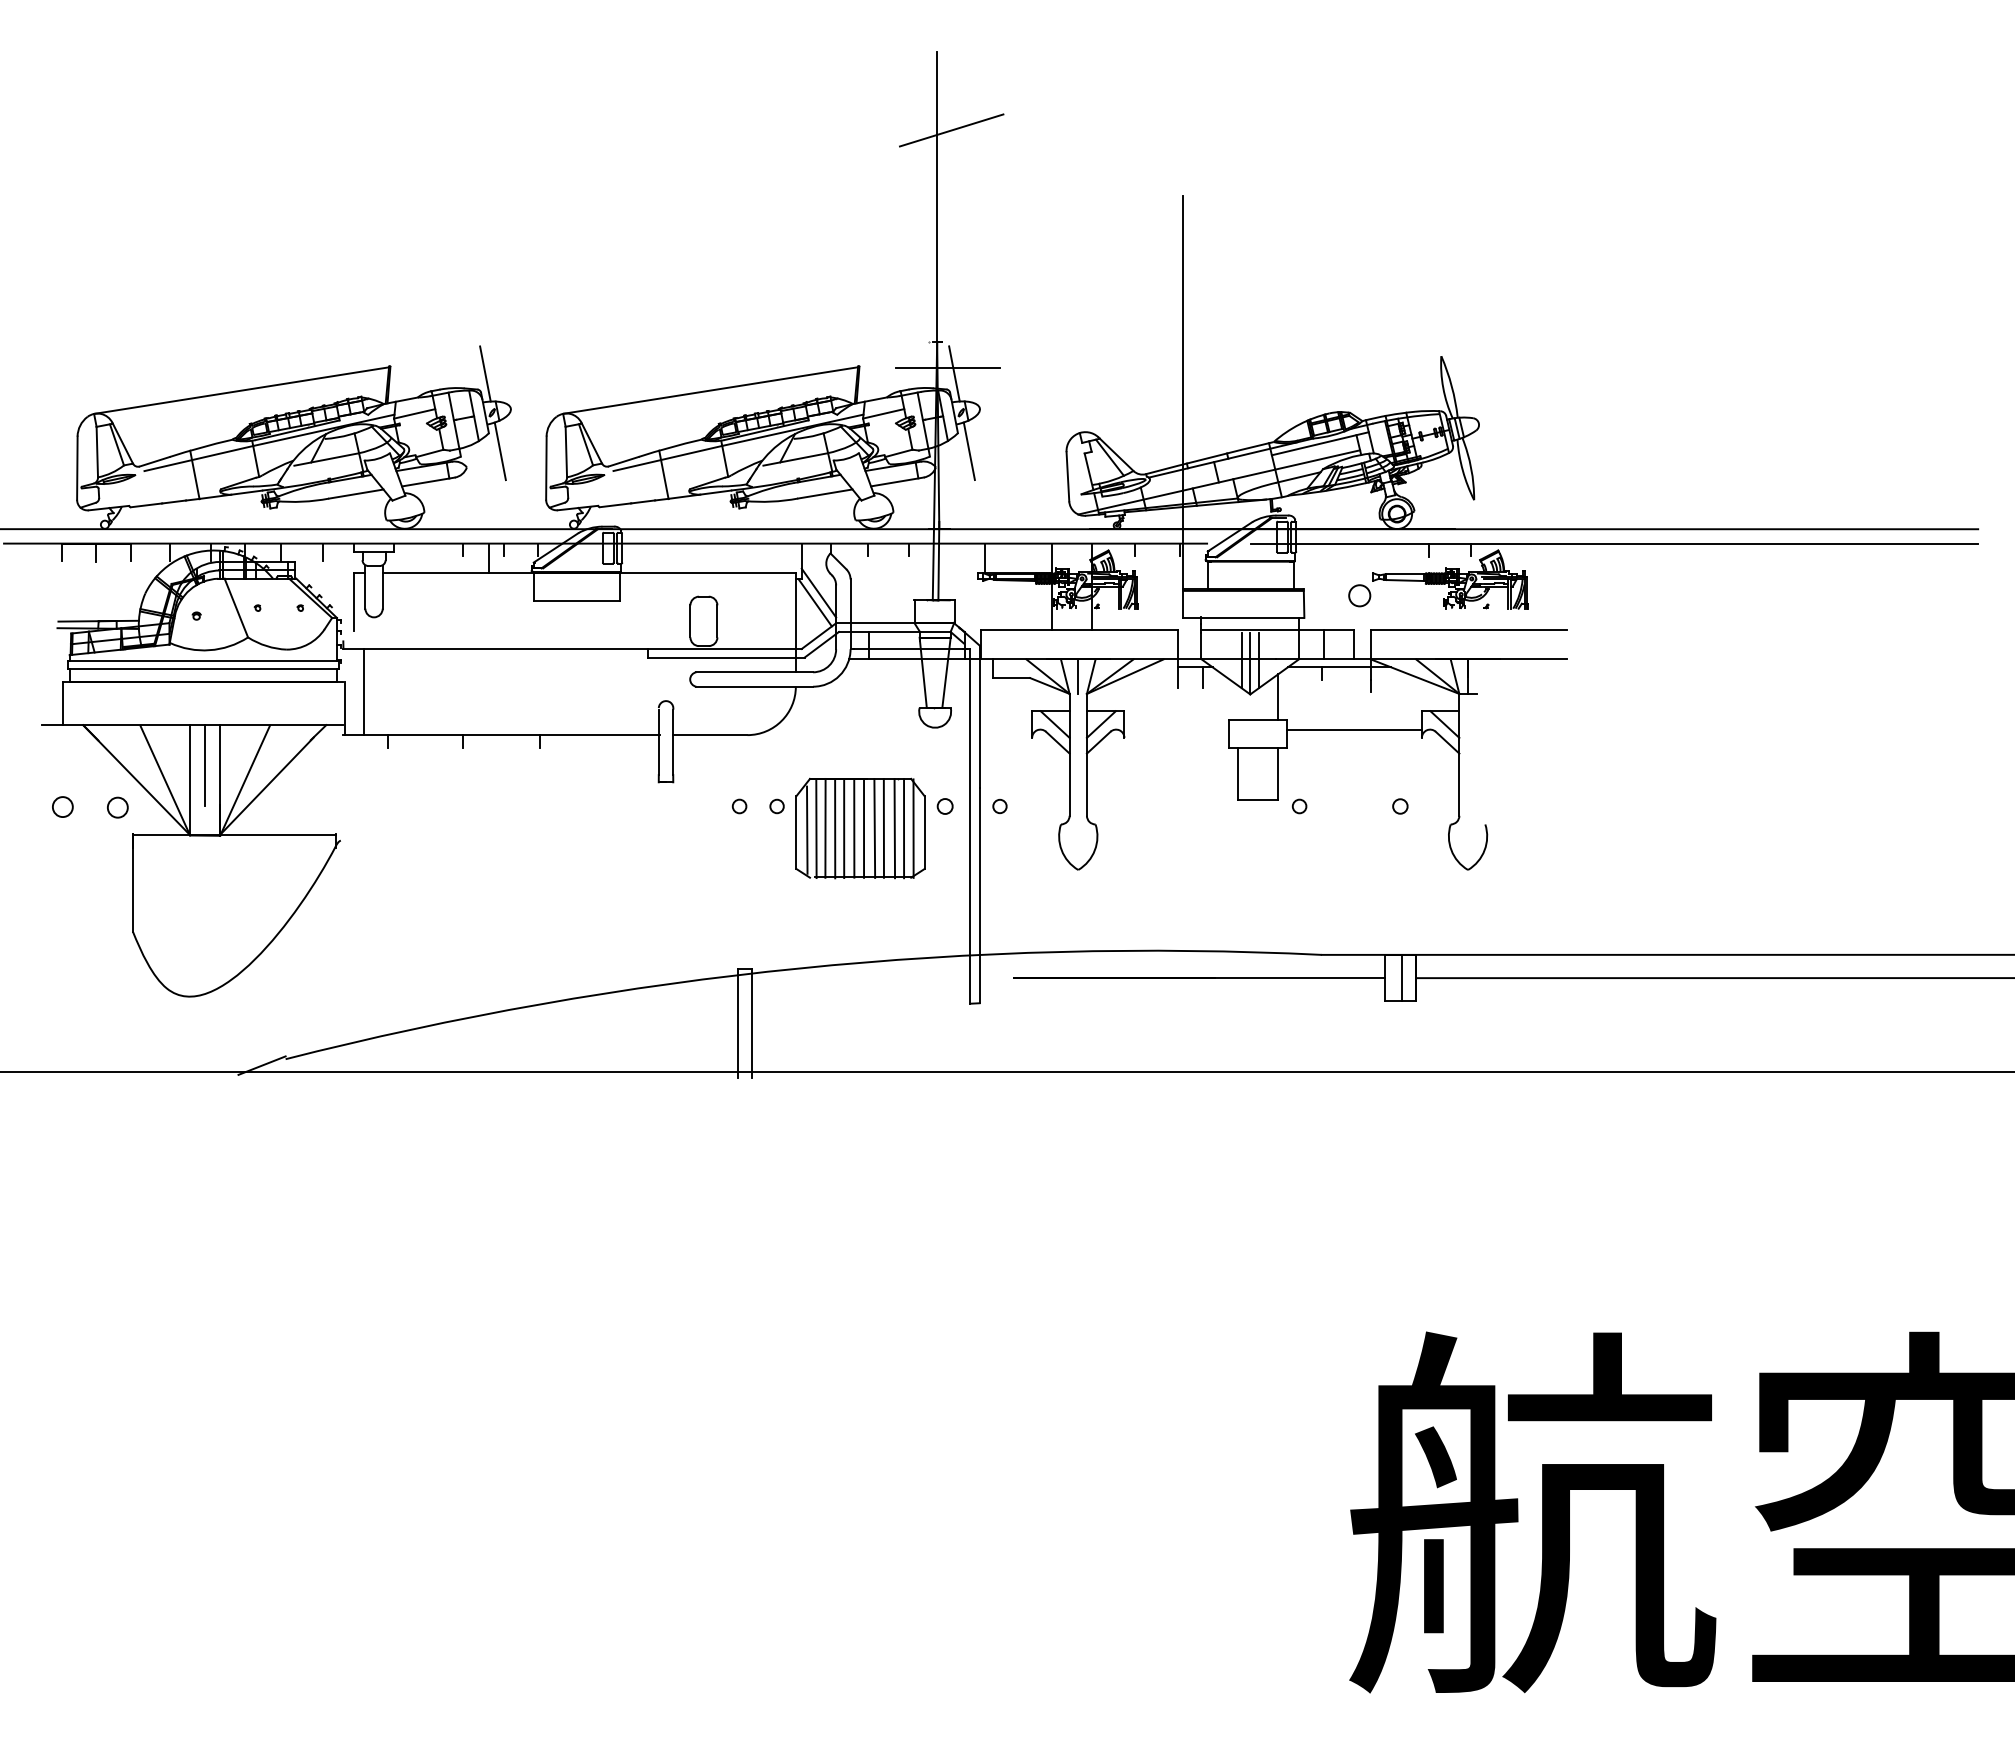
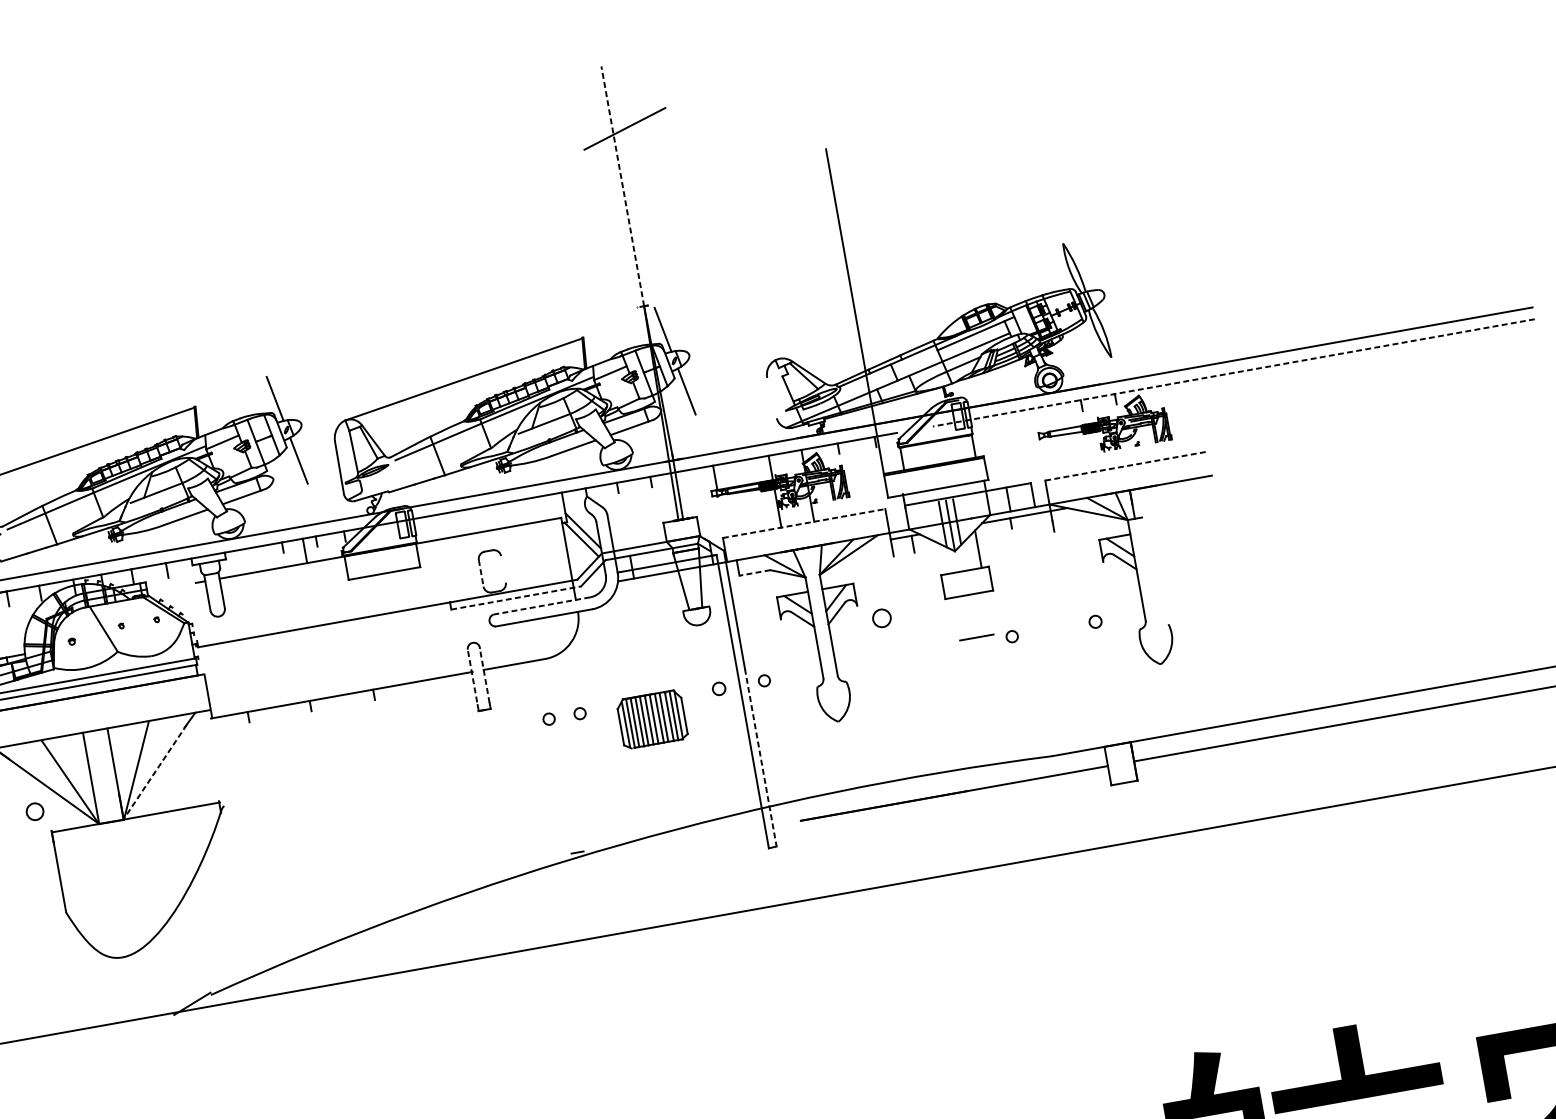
line: (937, 197) -> (623, 186), solid -> dashed
line: (947, 367) -> (656, 325), removed
line: (1067, 476) -> (771, 397), removed
line: (1614, 543) -> (1233, 372), solid -> dashed
circle: (1359, 595) -> (881, 618), moved
line: (354, 602) -> (200, 607), removed
line: (690, 621) -> (481, 573), solid -> dashed
line: (717, 621) -> (503, 569), removed
line: (1079, 630) -> (804, 523), solid -> dashed
line: (1469, 630) -> (1126, 466), solid -> dashed
line: (726, 657) -> (516, 597), solid -> dashed
line: (754, 672) -> (541, 606), solid -> dashed
line: (1078, 676) -> (810, 561), removed
line: (1011, 678) -> (755, 573), solid -> dashed
line: (364, 691) -> (221, 679), removed
line: (1353, 729) -> (1045, 565), removed
line: (658, 742) -> (472, 678), solid -> dashed
line: (673, 742) -> (485, 676), solid -> dashed
line: (204, 765) -> (100, 764), removed
line: (1237, 774) -> (956, 619), removed
line: (1278, 774) -> (990, 613), removed
line: (266, 786) -> (154, 772), solid -> dashed
part: (860, 828) -> (652, 719), size x0.6
line: (979, 896) -> (760, 758), solid -> dashed
line: (1401, 977) -> (1121, 763), removed
line: (737, 1022) -> (579, 898), removed
line: (752, 1022) -> (591, 895), removed

